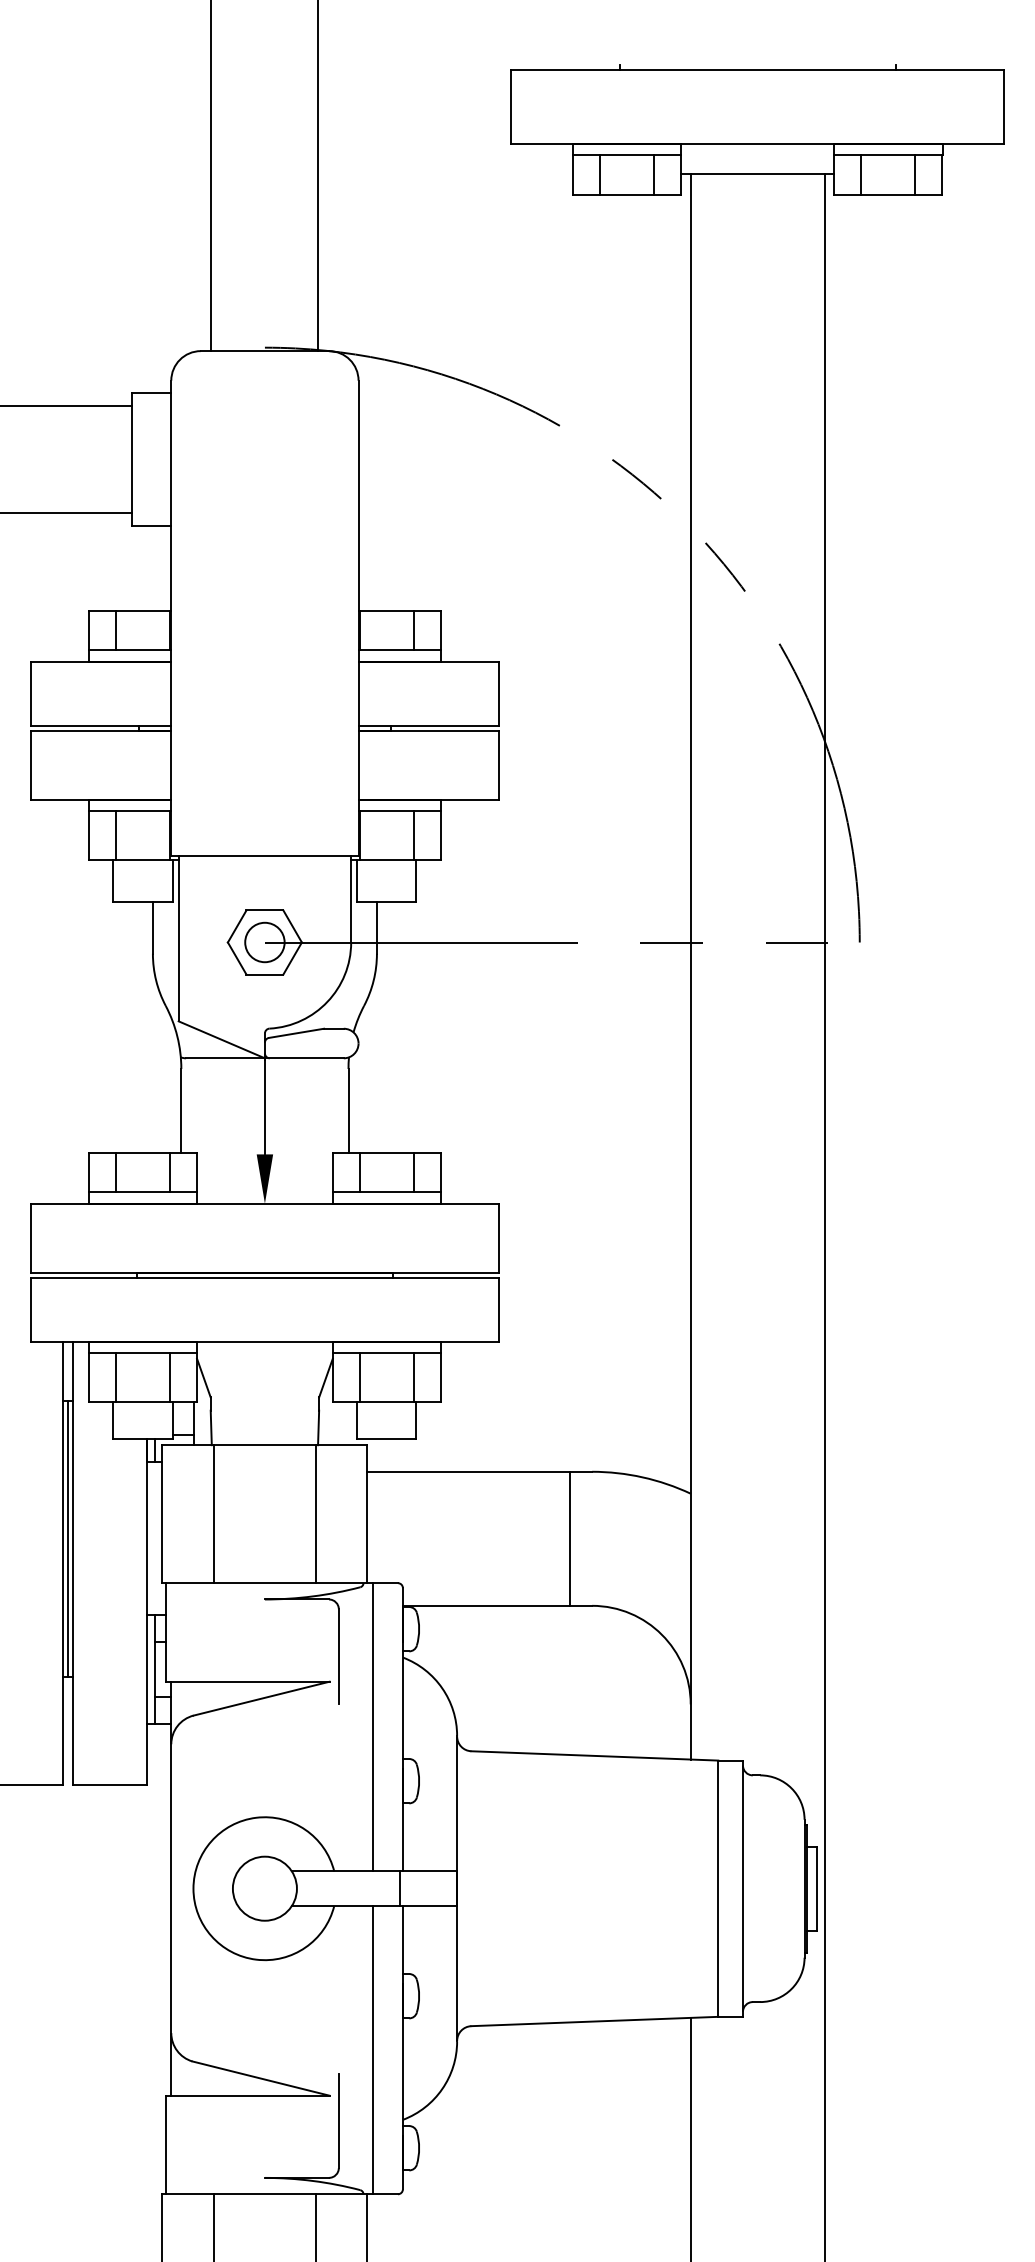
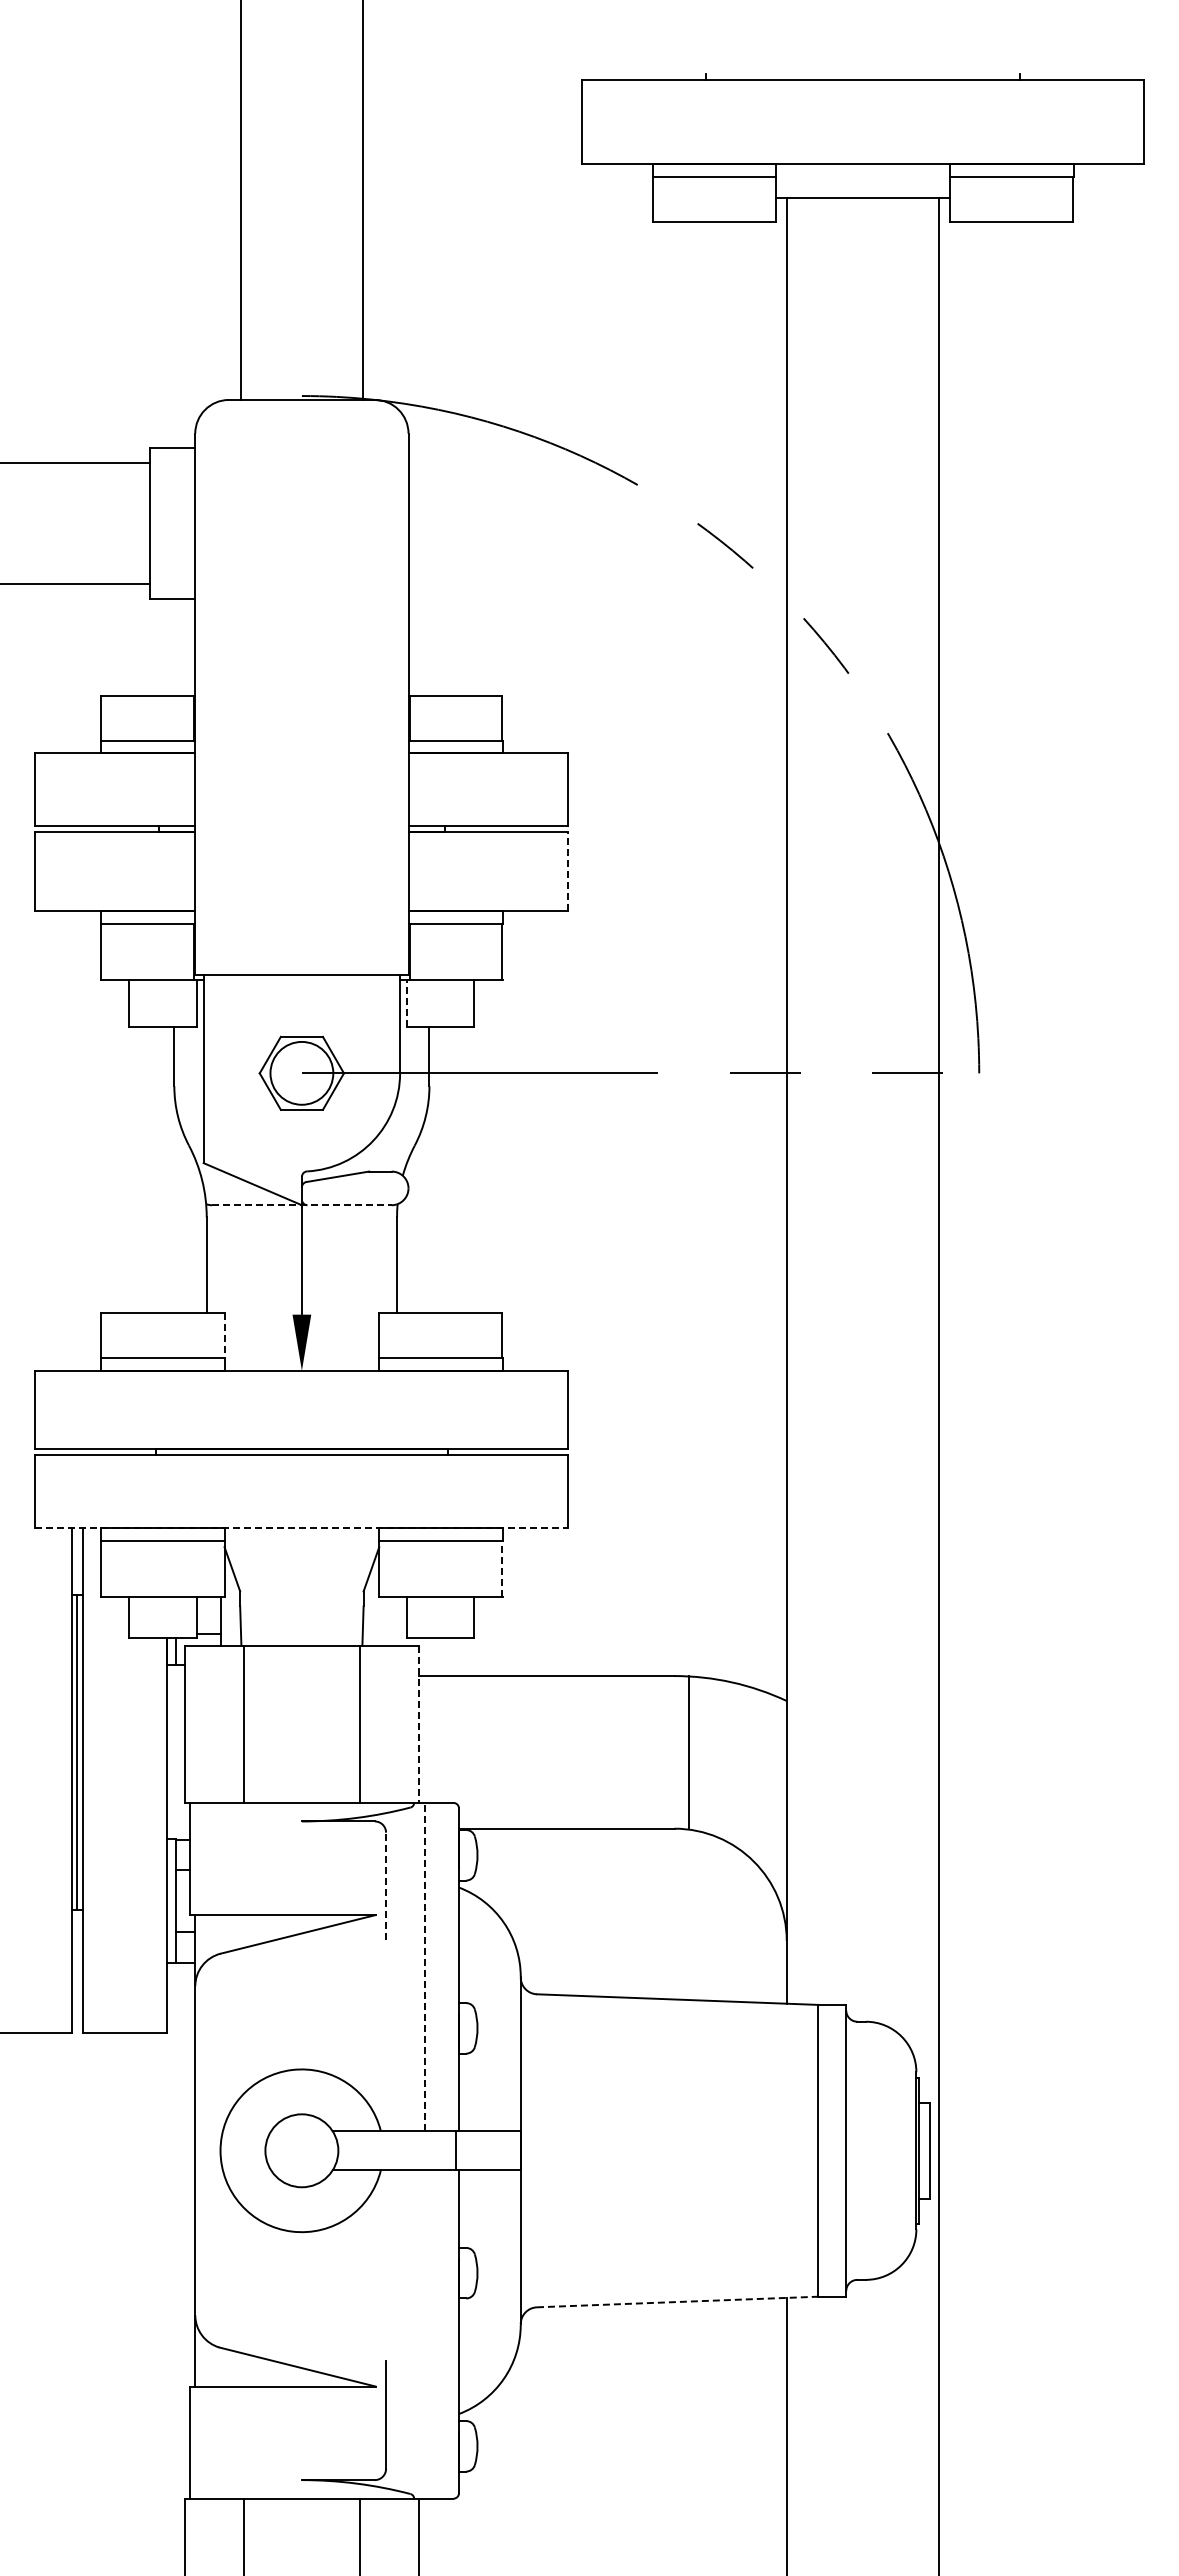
line: (600, 175) -> (683, 199), removed
line: (654, 175) -> (745, 199), removed
line: (861, 175) -> (981, 199), removed
line: (915, 175) -> (1042, 199), removed
line: (116, 629) -> (132, 717), removed
line: (413, 629) -> (471, 717), removed
line: (499, 764) -> (568, 870), solid -> dashed
line: (116, 835) -> (132, 951), removed
line: (413, 835) -> (471, 951), removed
line: (357, 881) -> (407, 1003), solid -> dashed
circle: (264, 941) -> (301, 1072), size x1.4
line: (264, 1058) -> (301, 1205), solid -> dashed
line: (116, 1171) -> (132, 1334), removed
line: (169, 1171) -> (193, 1334), removed
line: (359, 1171) -> (409, 1334), removed
line: (413, 1171) -> (471, 1334), removed
line: (196, 1172) -> (224, 1335), solid -> dashed
line: (264, 1341) -> (301, 1527), solid -> dashed
line: (116, 1377) -> (132, 1568), removed
line: (169, 1377) -> (193, 1568), removed
line: (359, 1377) -> (409, 1568), removed
line: (413, 1377) -> (471, 1568), removed
line: (441, 1377) -> (502, 1568), solid -> dashed
line: (367, 1514) -> (418, 1724), solid -> dashed
line: (570, 1538) -> (689, 1752), moved
line: (339, 1656) -> (386, 1886), solid -> dashed
line: (373, 1726) -> (425, 1966), solid -> dashed
line: (594, 2021) -> (677, 2302), solid -> dashed
line: (373, 2050) -> (425, 2334), removed

